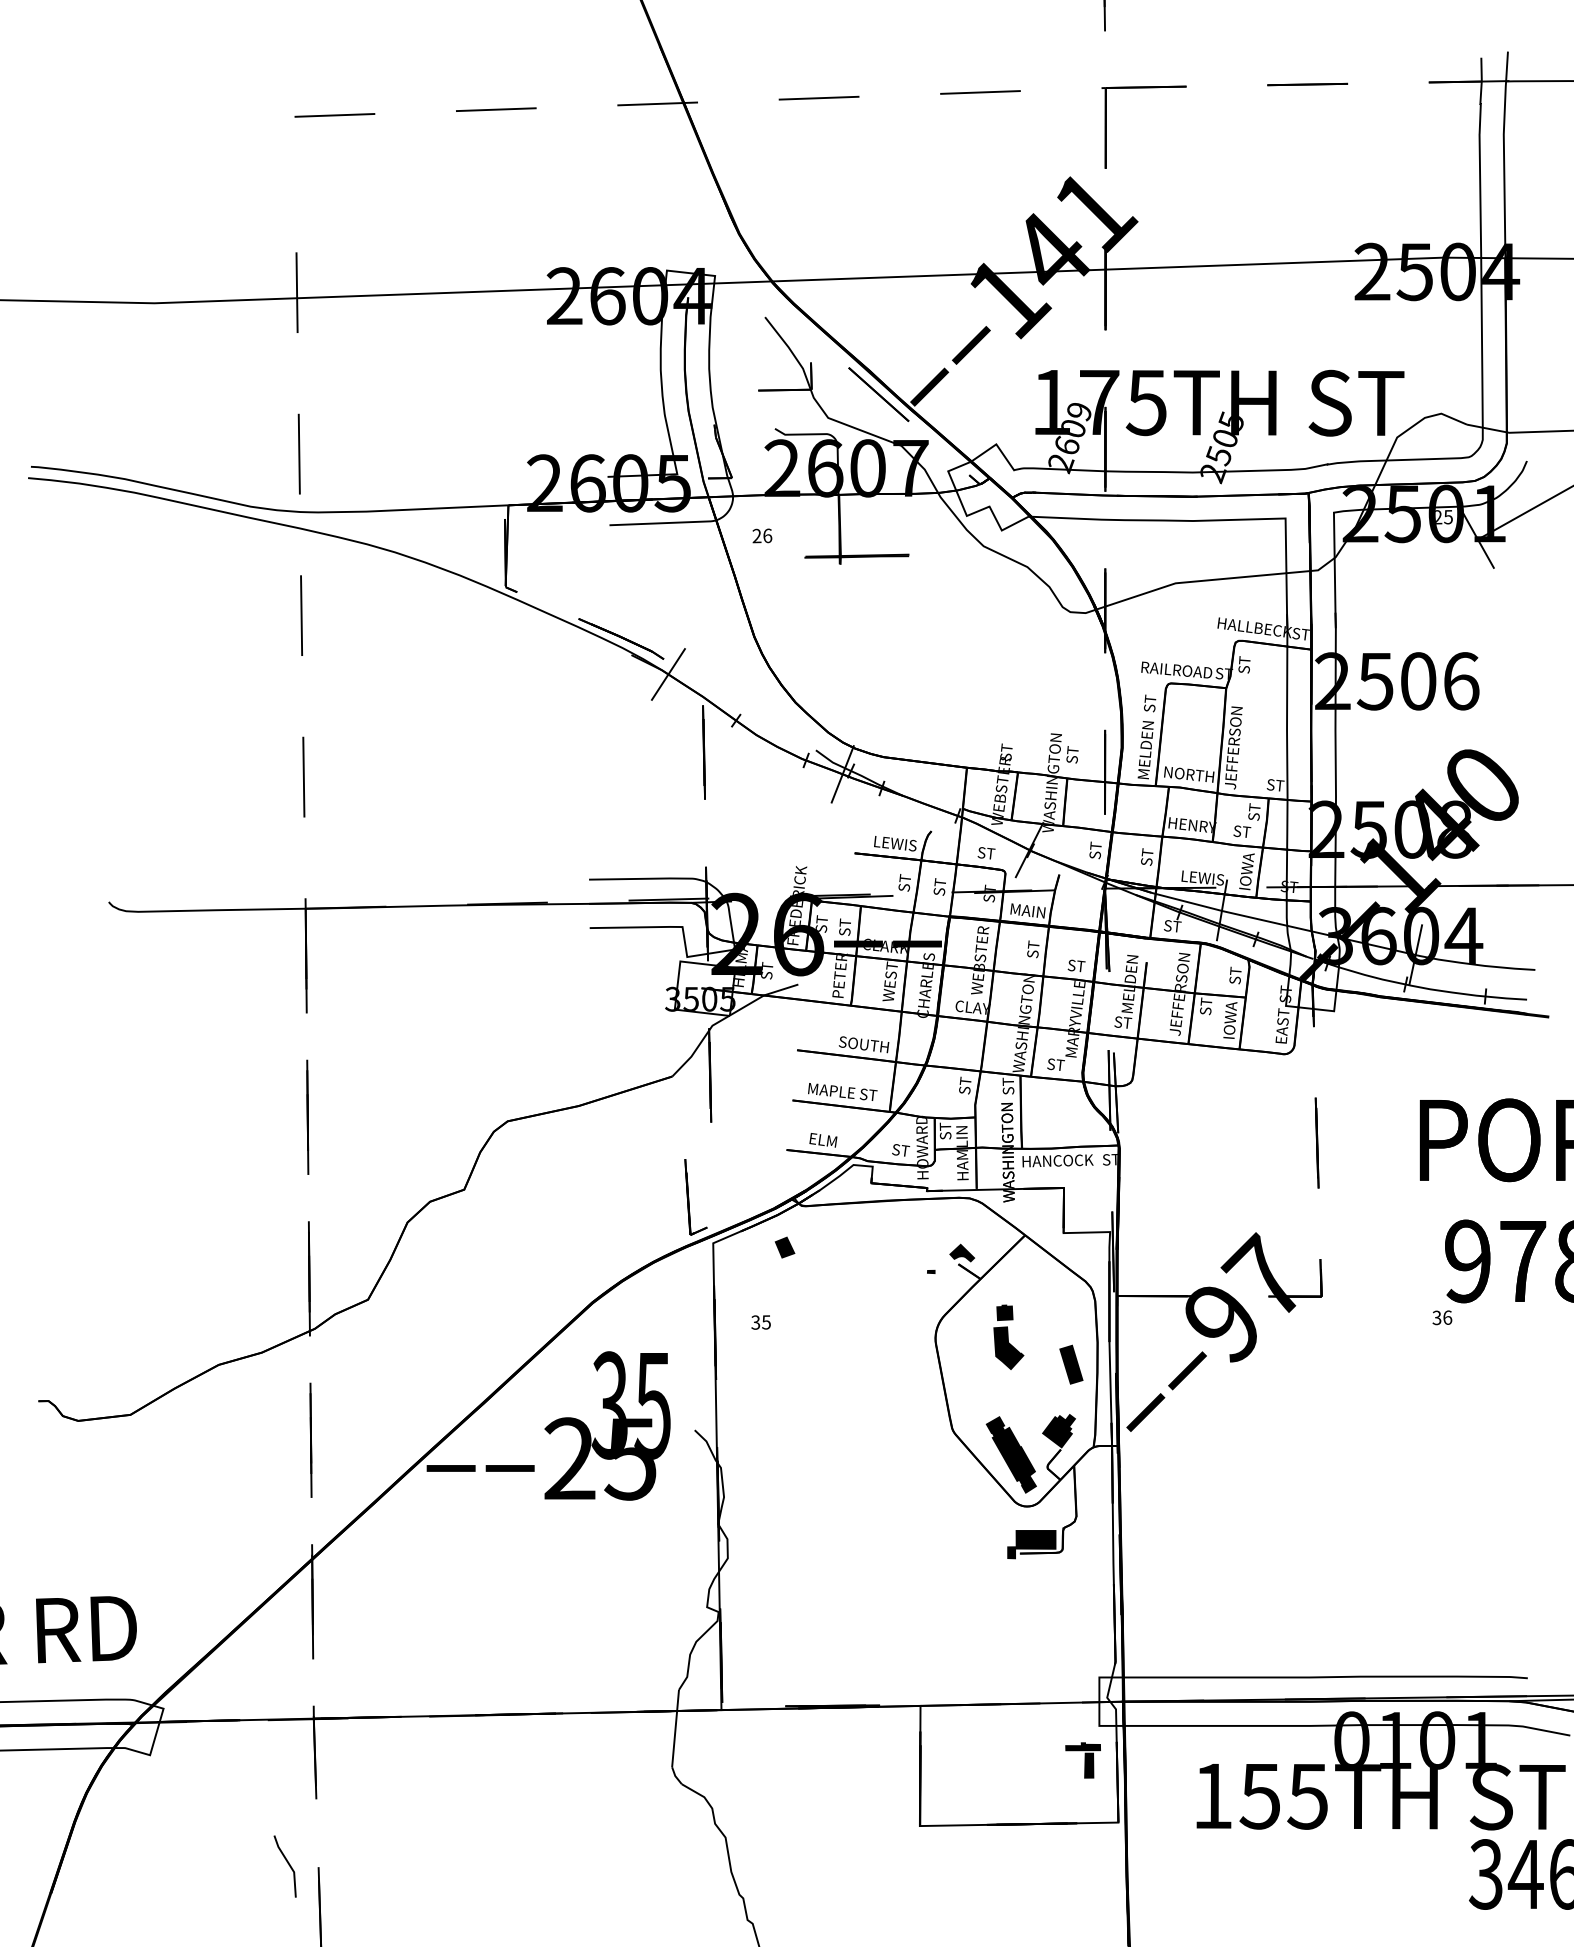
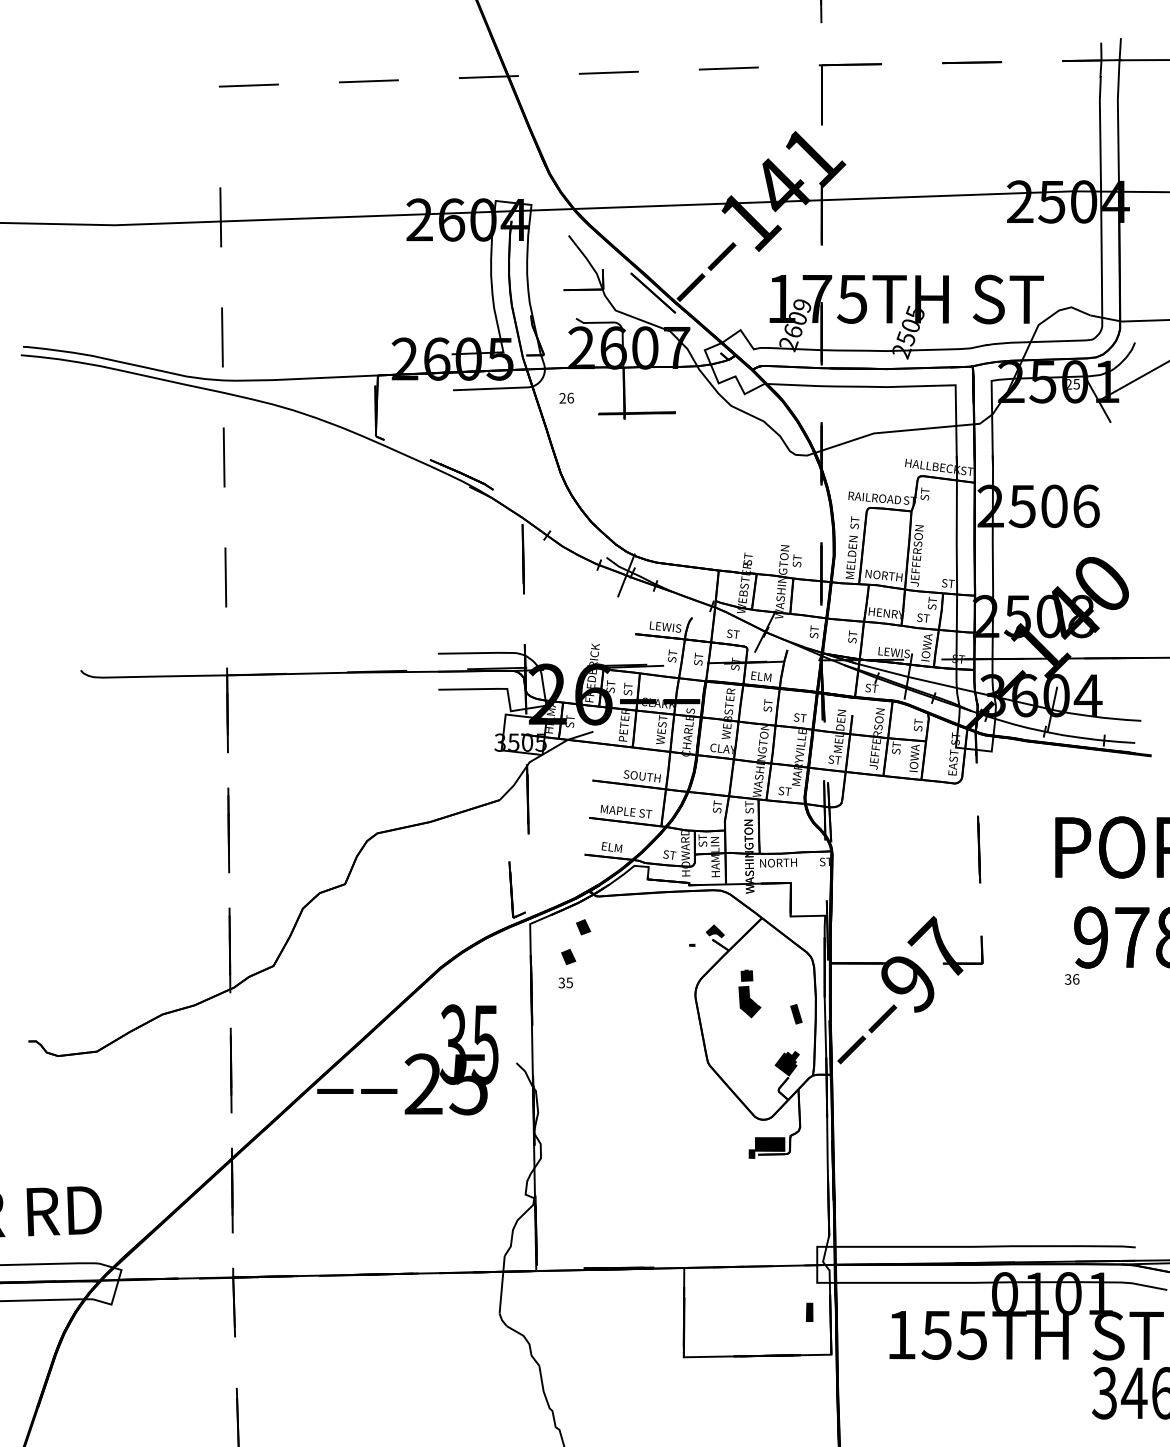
line: (667, 674) -> (496, 501), removed
text: (1028, 910) -> (764, 676), MAIN -> ELM
text: (1058, 1160) -> (786, 862), HANCOCK -> NORTH
part: (764, 1287) -> (568, 956), added
part: (1071, 1364) -> (796, 1014), size x0.7
part: (1010, 1454) -> (751, 1081), removed
fill: (1083, 1746) -> (805, 1298), removed
line: (288, 1865) -> (214, 1386), removed

